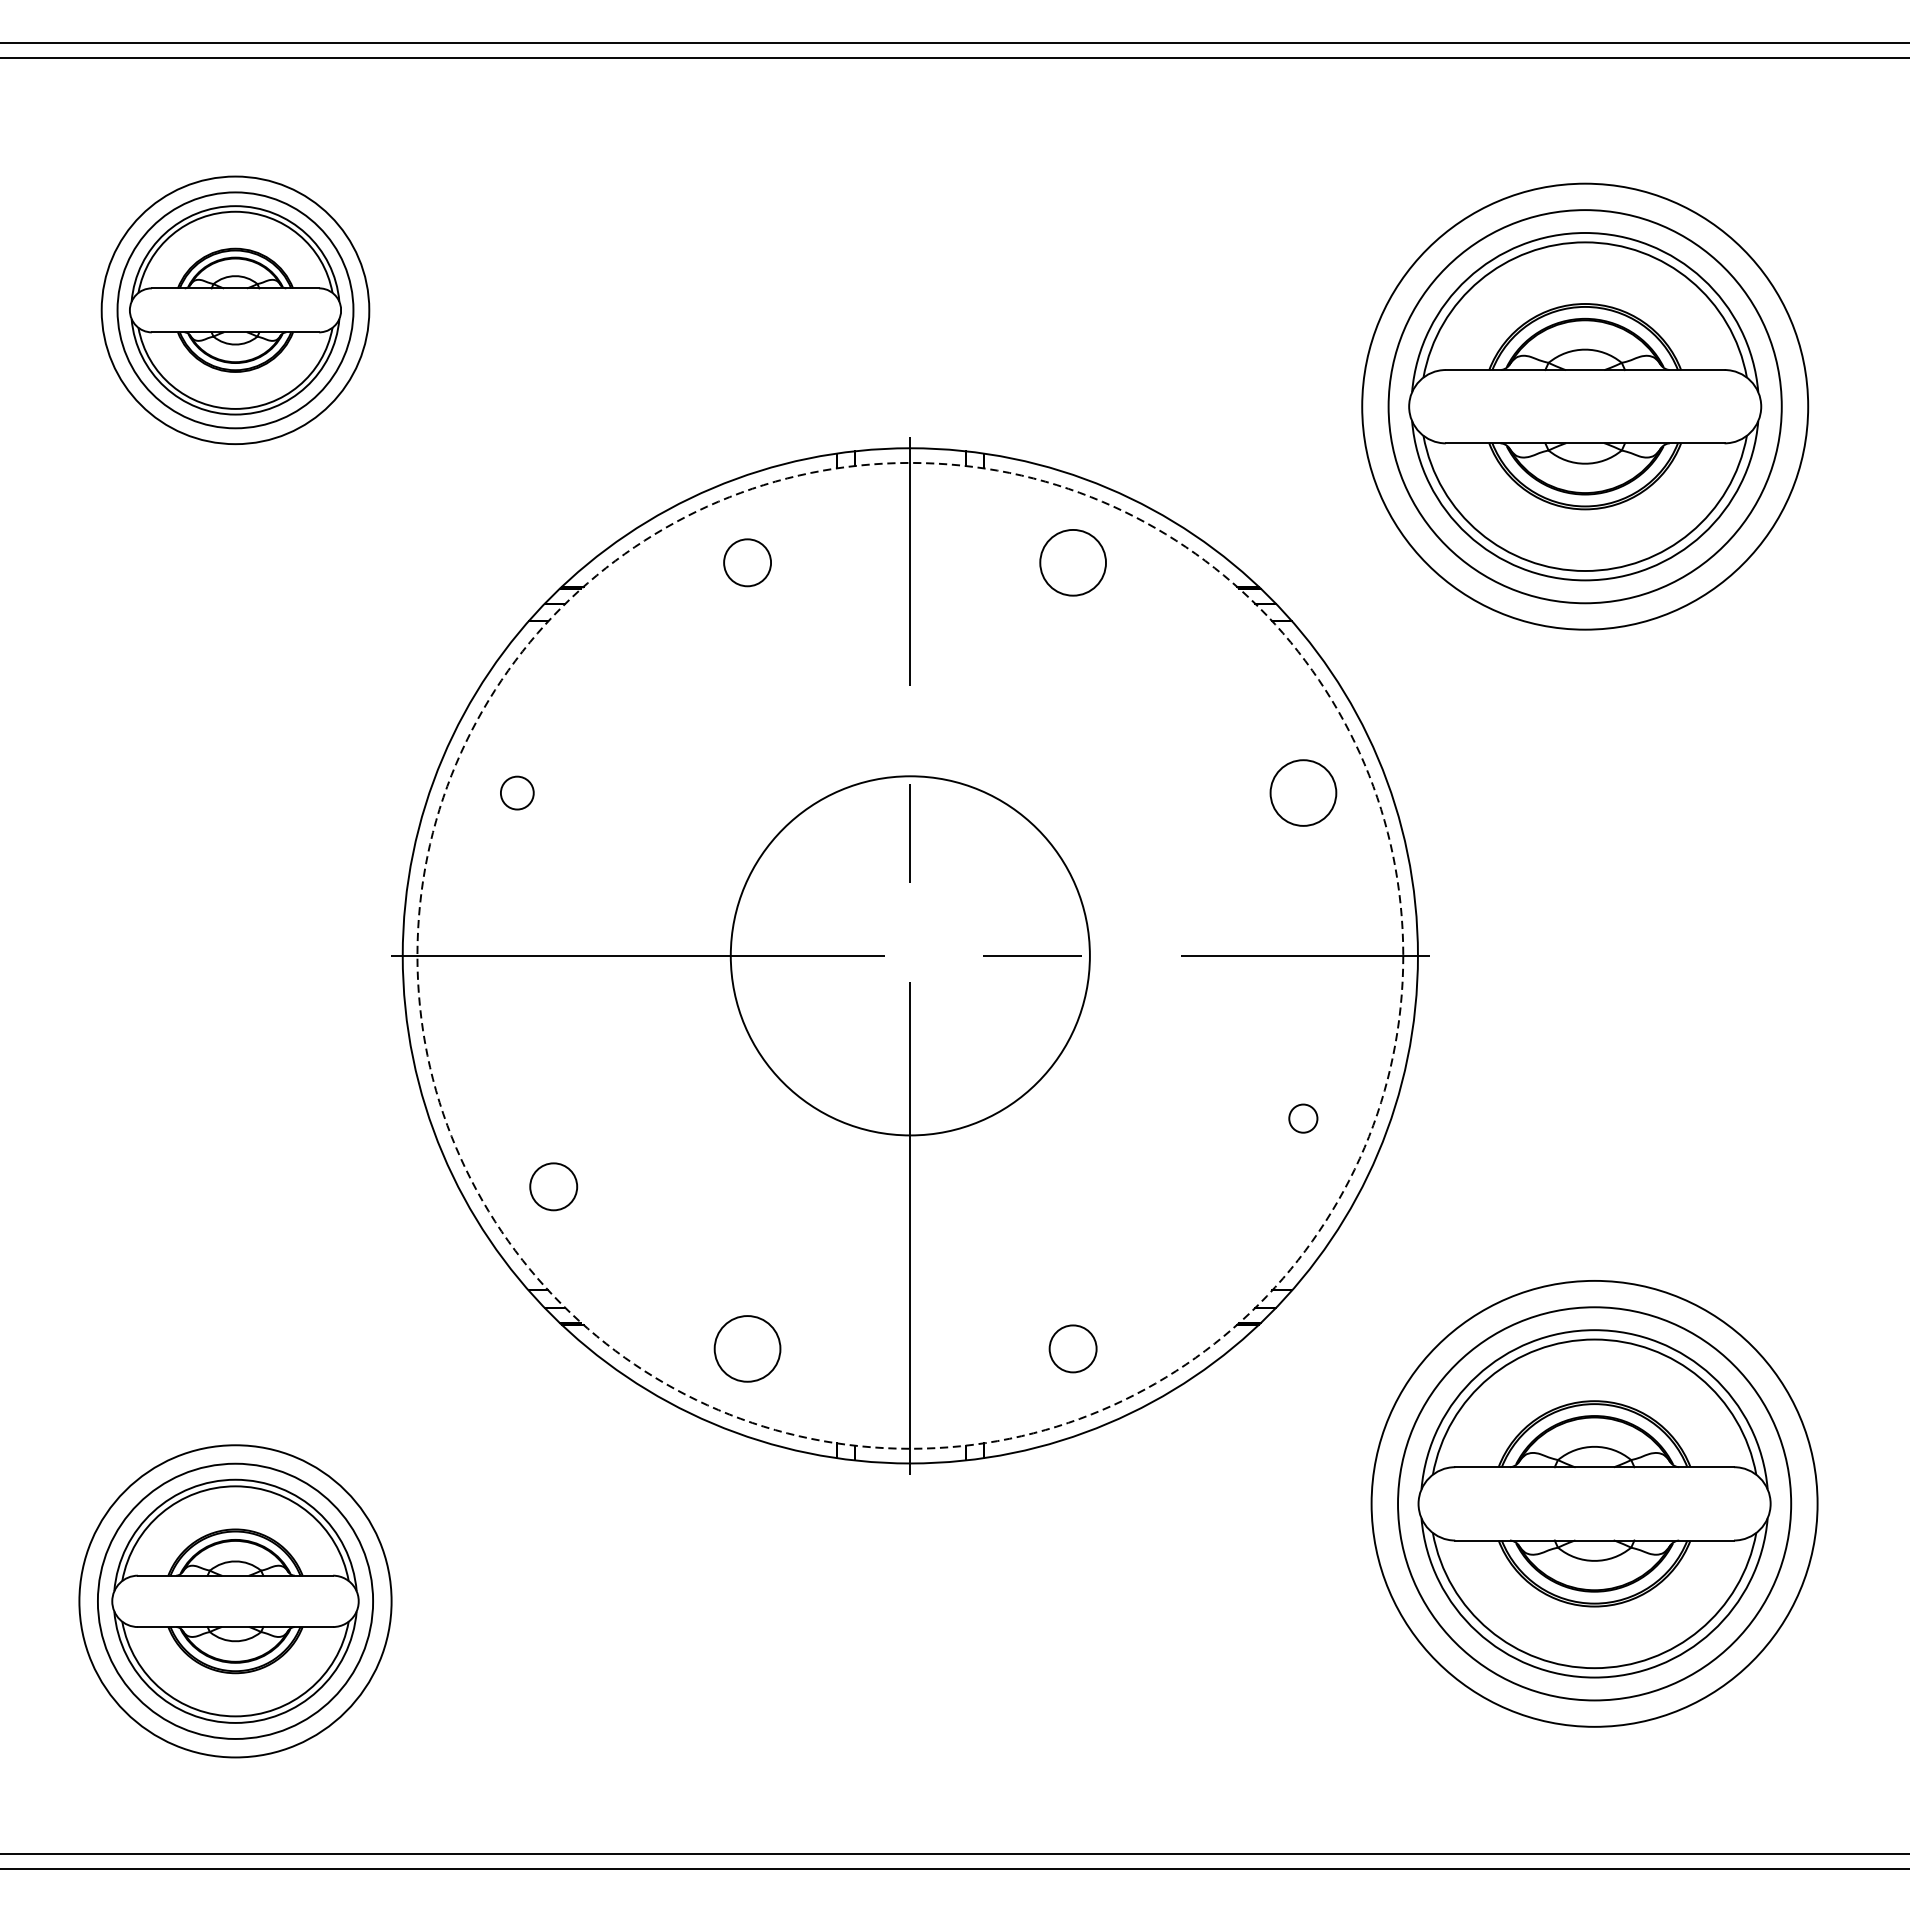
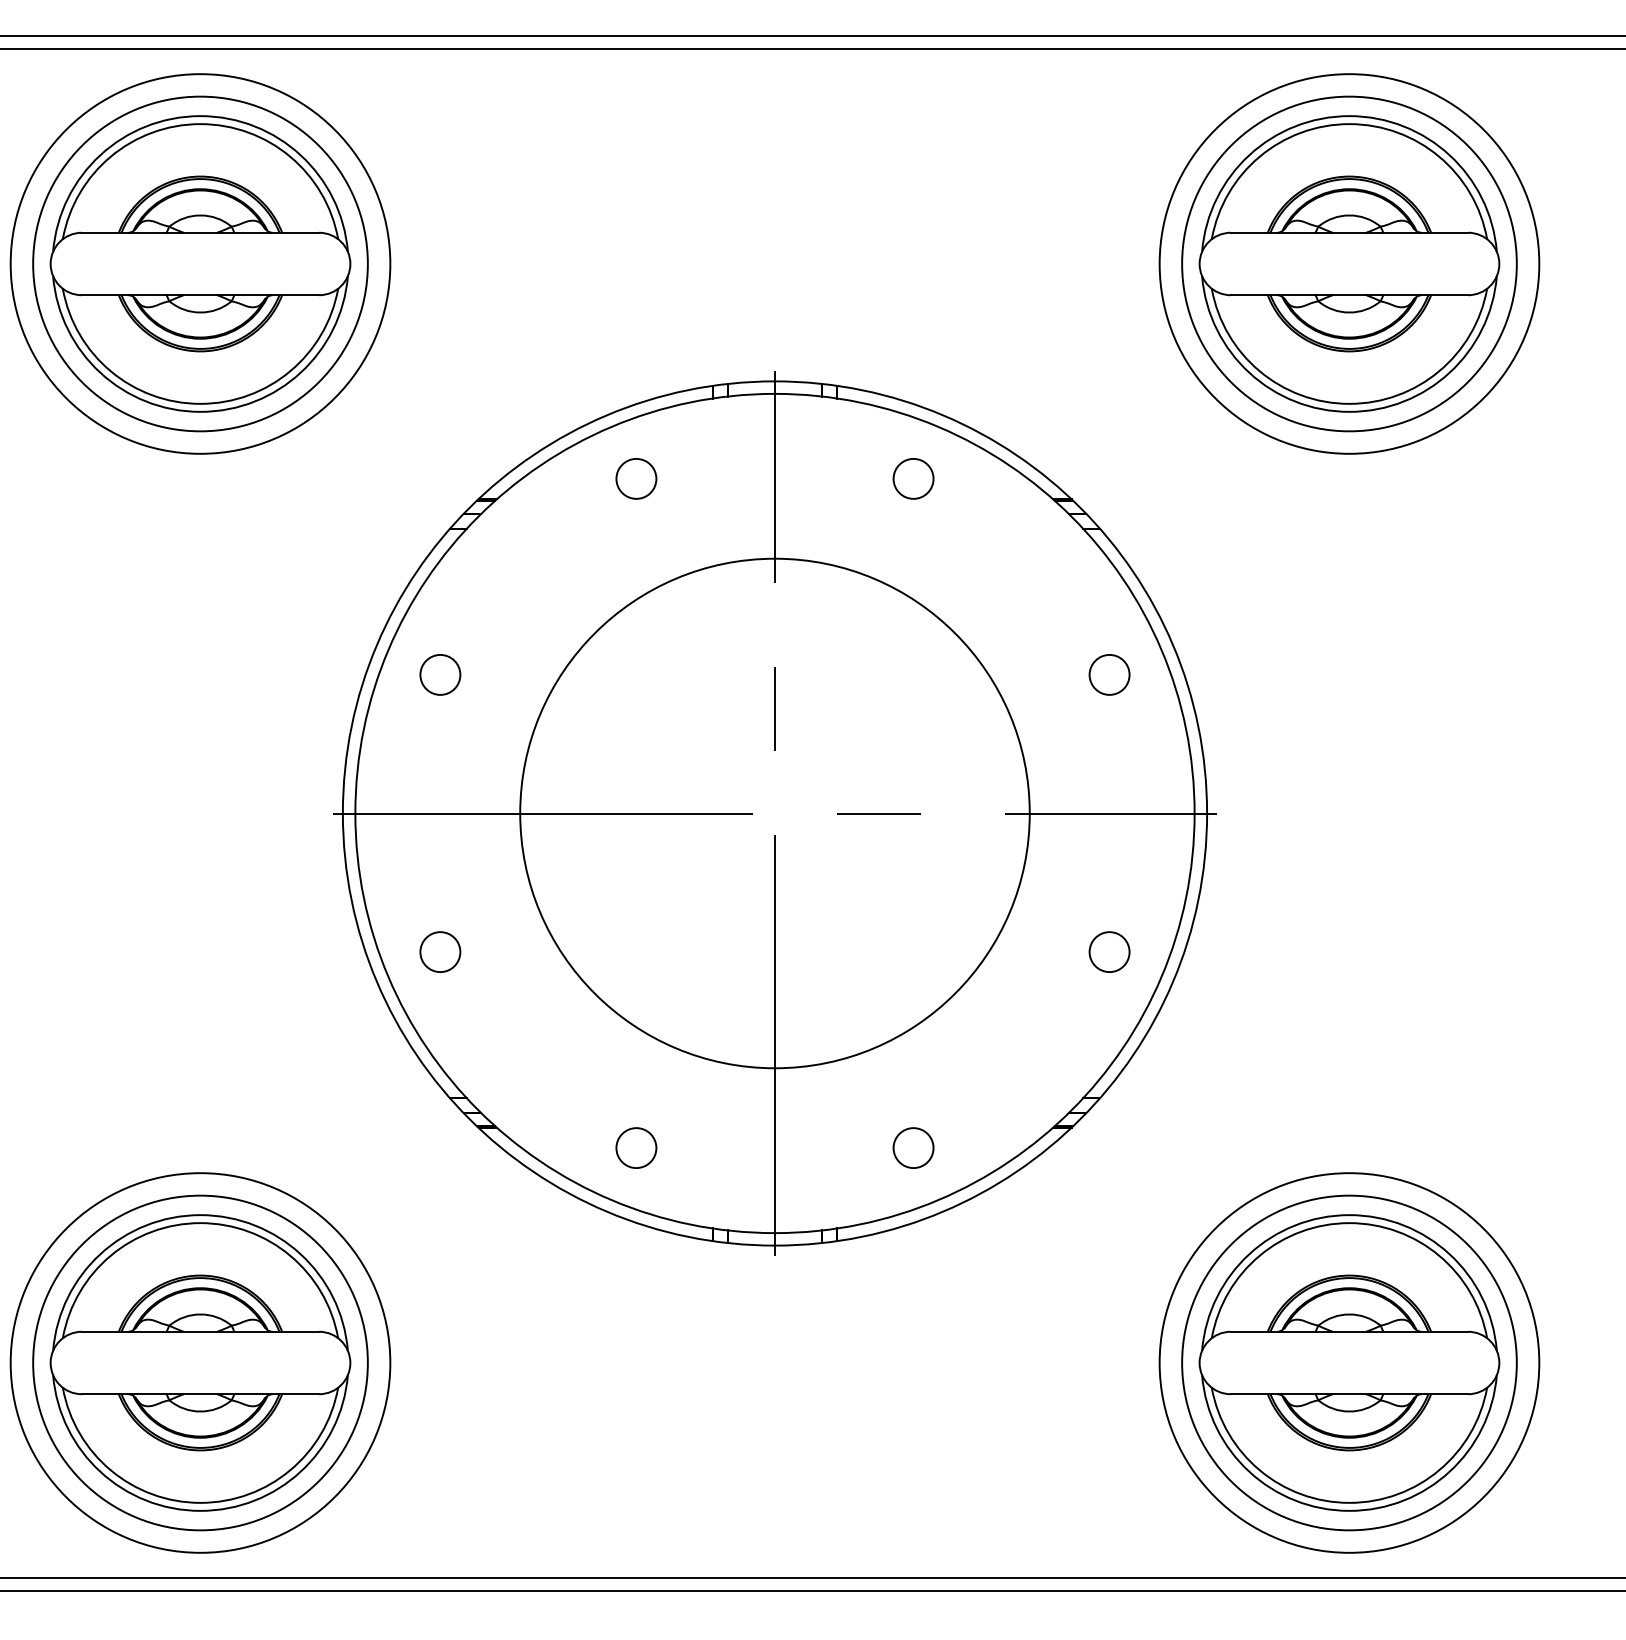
part: (235, 309) -> (200, 263), size x1.67
part: (1585, 406) -> (1349, 263), moved
circle: (1073, 562) -> (913, 478), size x0.71
circle: (517, 792) -> (440, 674), size x1.43
circle: (1303, 792) -> (1109, 674), size x0.71
circle: (909, 955) -> (774, 813), dashed -> solid
circle: (909, 955) -> (774, 813), size x1.67
circle: (1303, 1117) -> (1109, 951), size x1.67
circle: (553, 1186) -> (440, 951), moved
circle: (747, 1349) -> (636, 1148), size x0.71
part: (1594, 1503) -> (1349, 1362), moved
part: (235, 1600) -> (200, 1362), size x1.43

